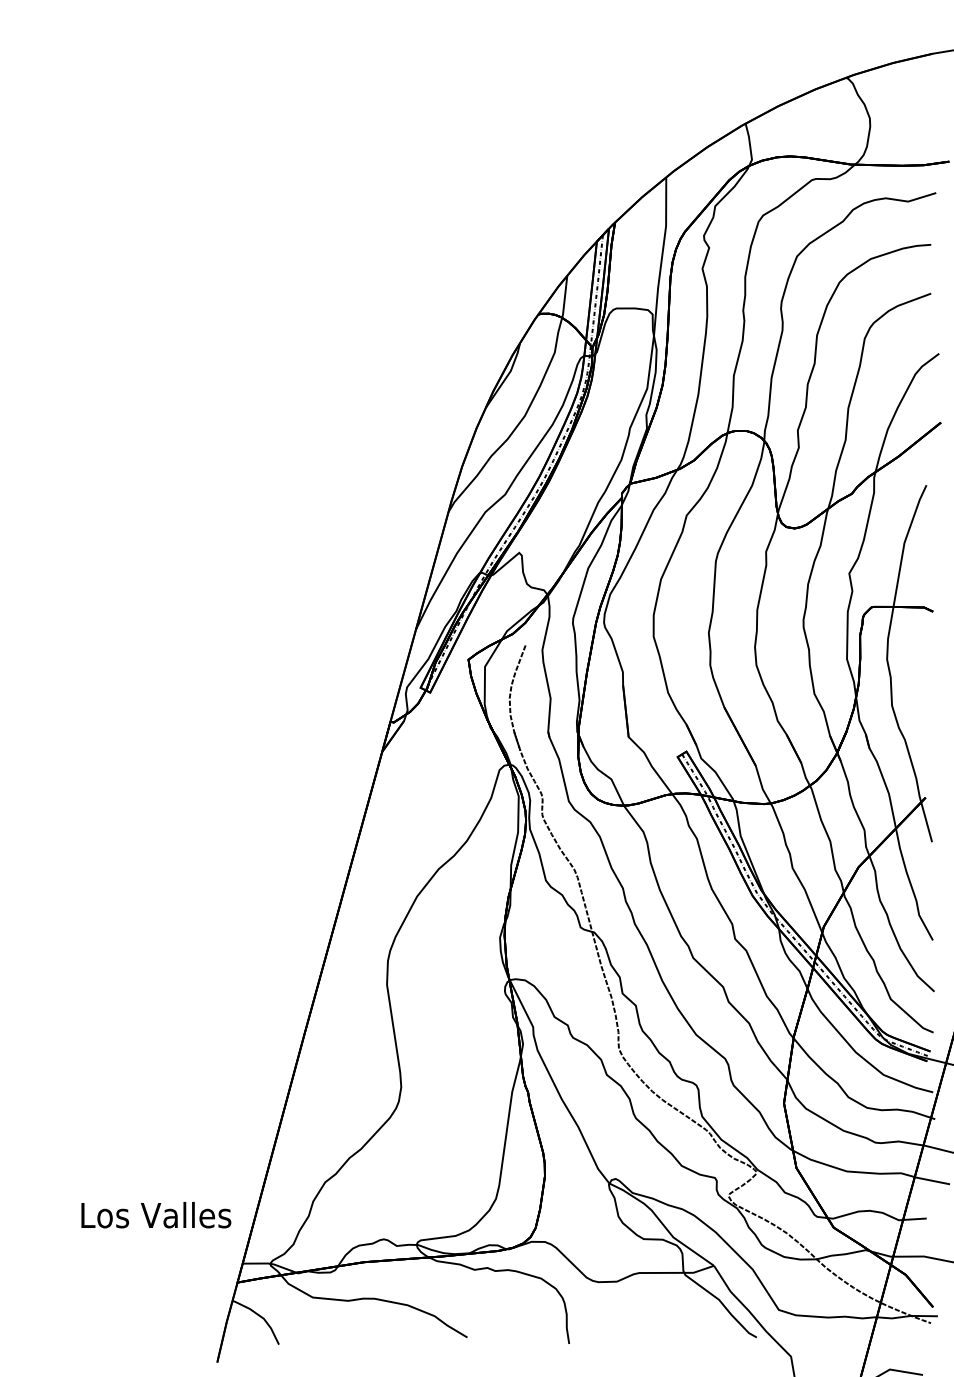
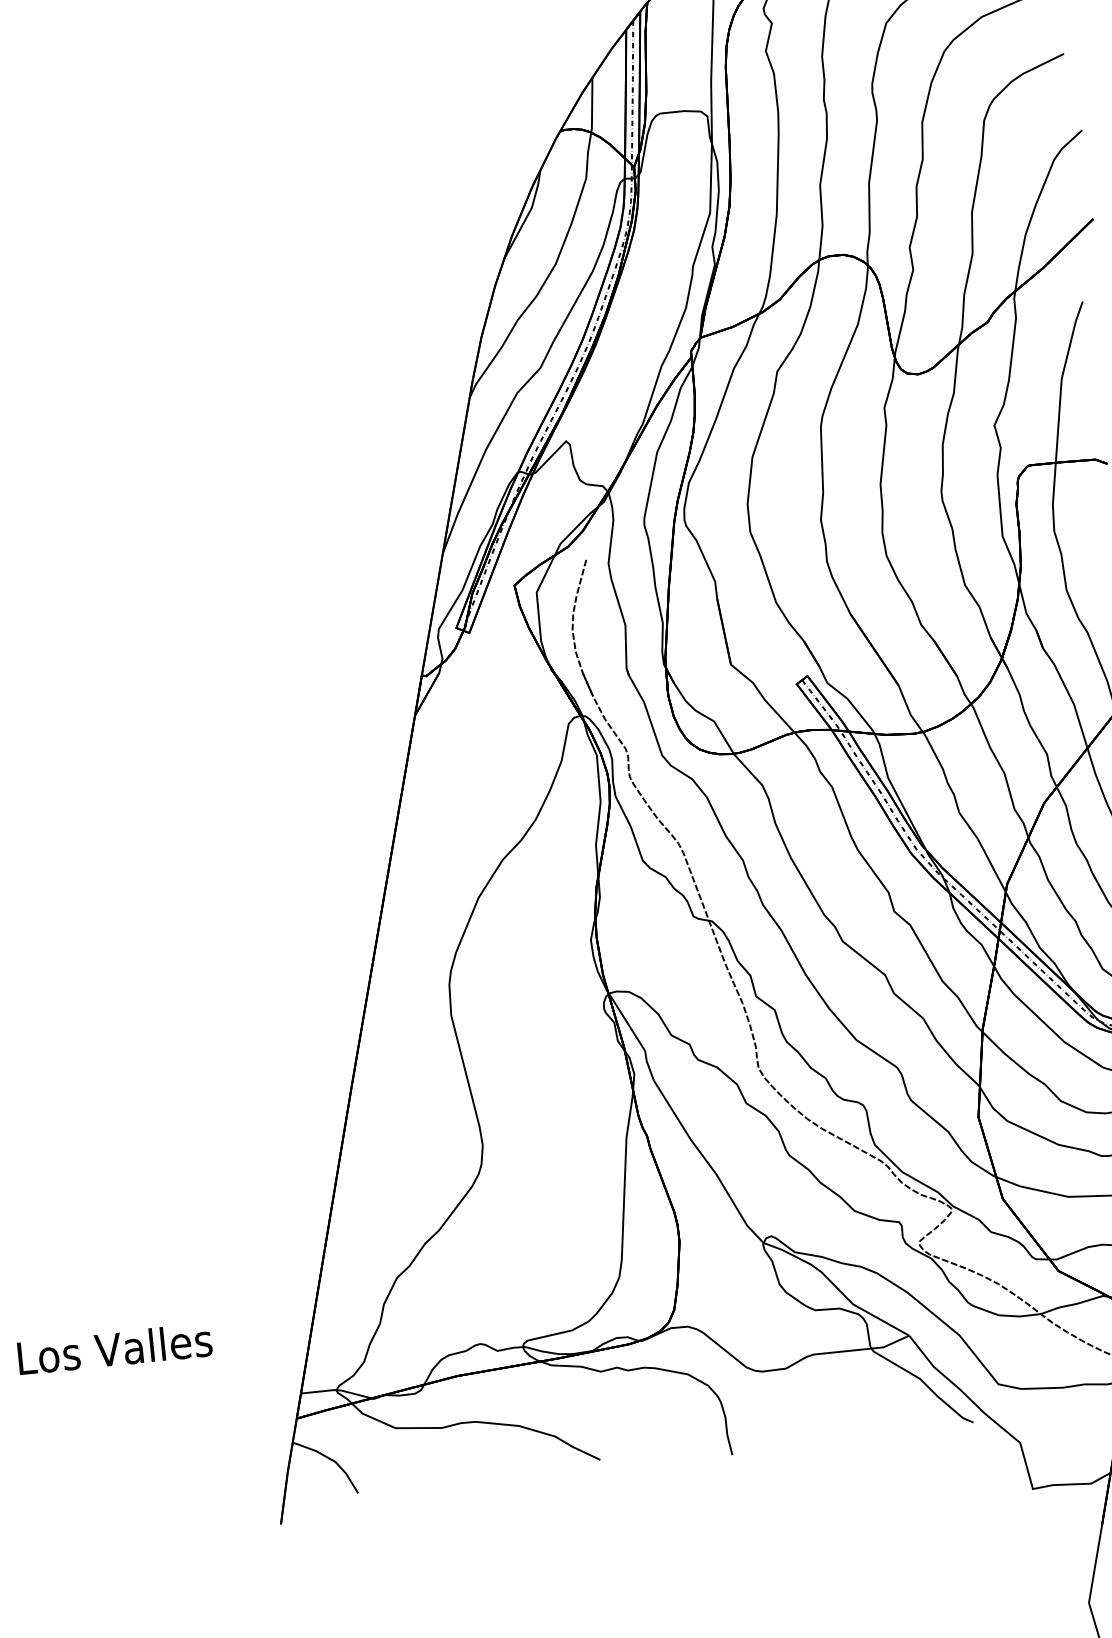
text: (156, 1215) -> (115, 1349), moved

